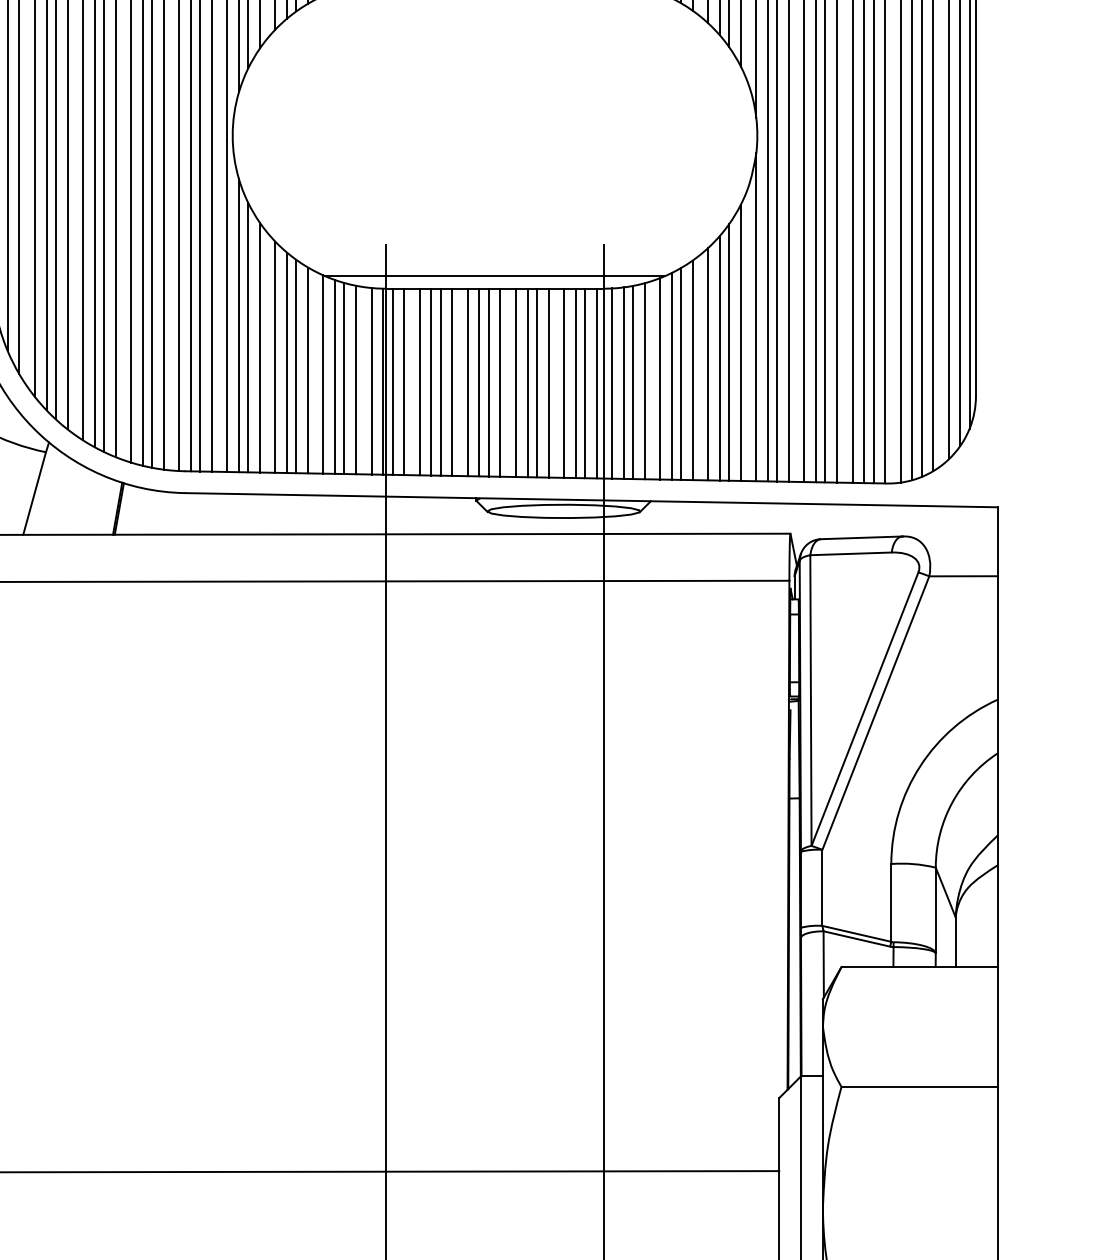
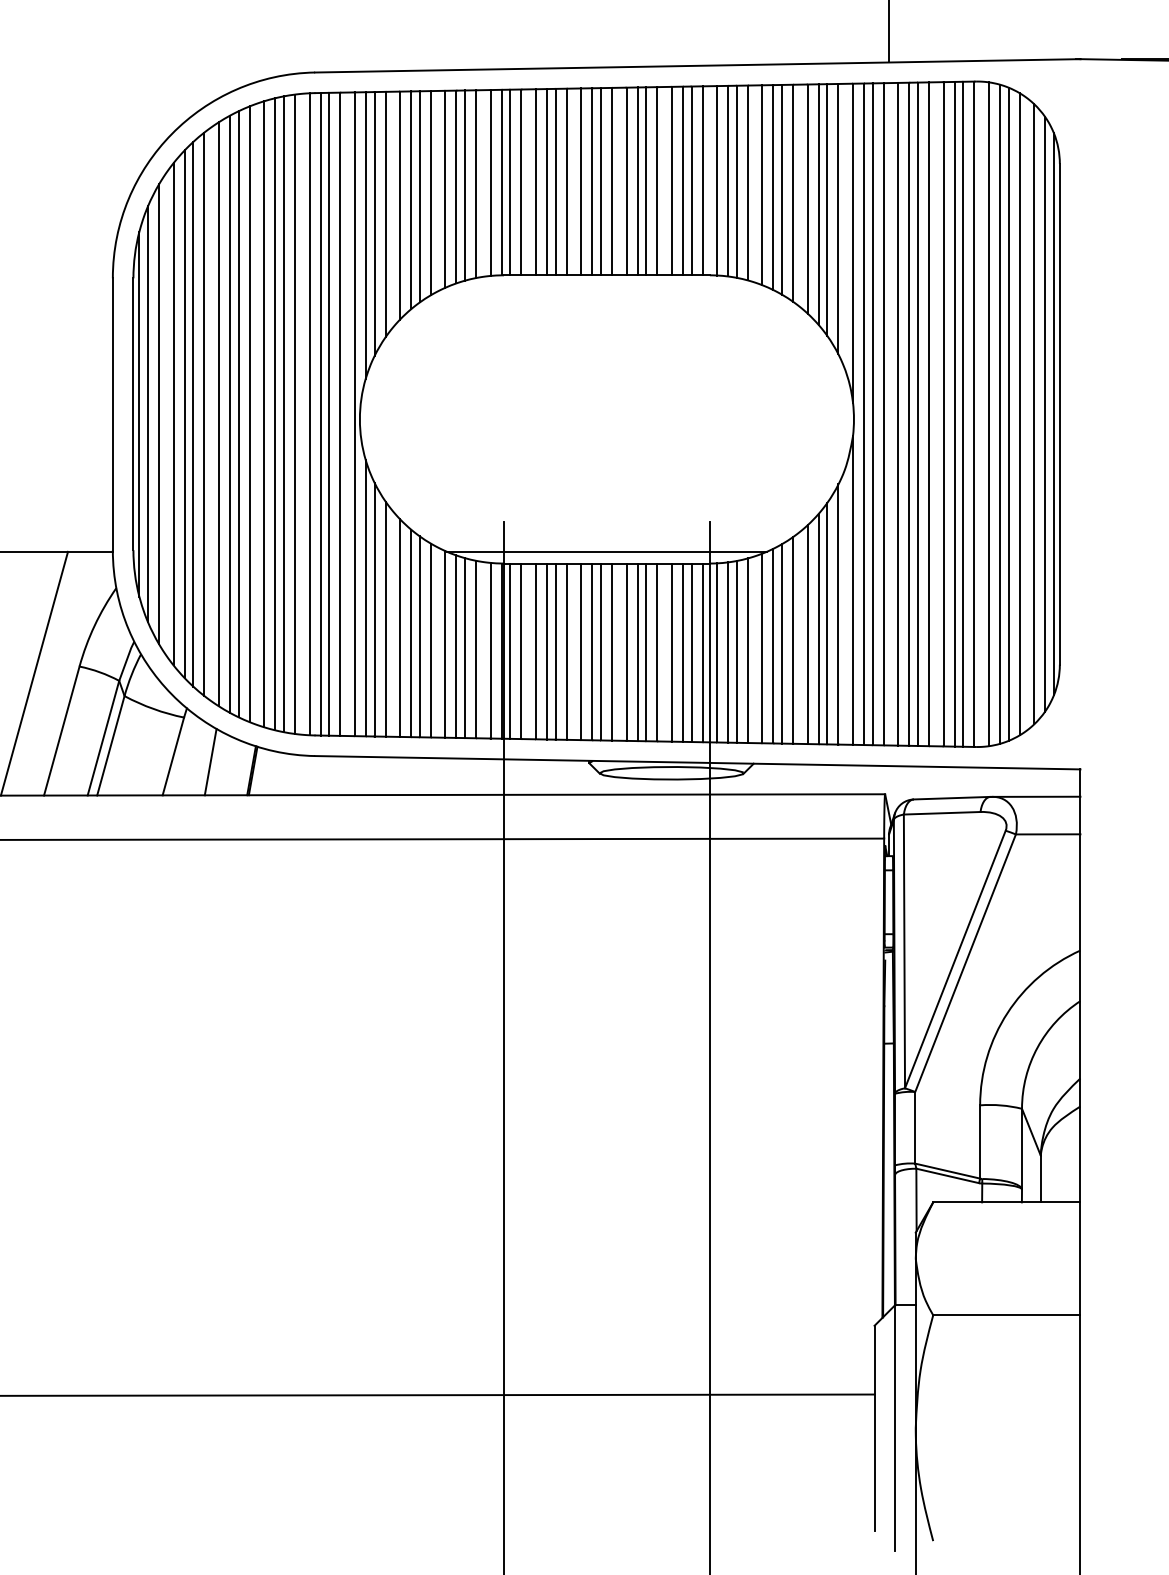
line: (74, 498) -> (210, 761), added
line: (951, 536) -> (1036, 796), added

